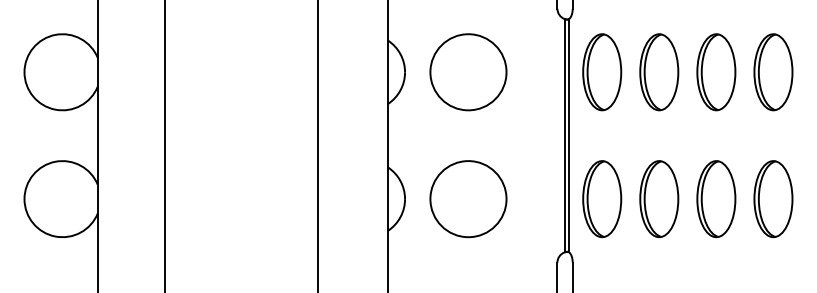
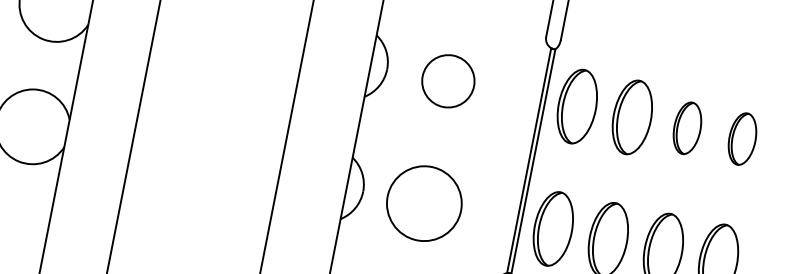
circle: (468, 72) -> (448, 81), size x0.7
part: (716, 72) -> (687, 128), size x0.7
part: (773, 72) -> (742, 139), size x0.7

